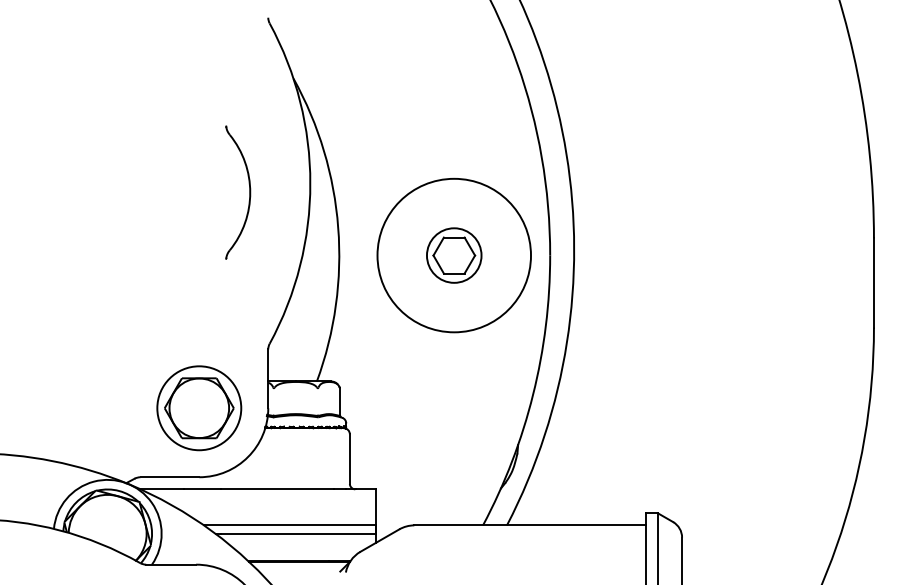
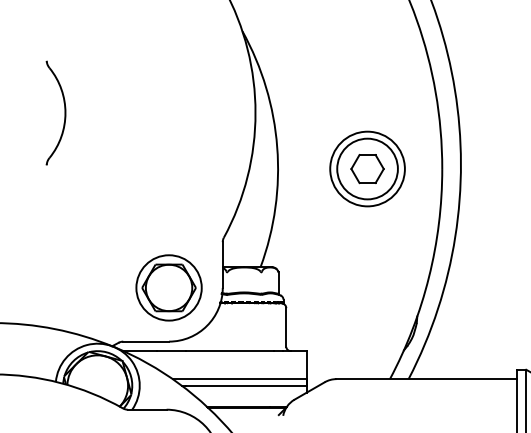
part: (249, 192) -> (64, 112), moved
circle: (454, 255) -> (367, 168), size x0.62
circle: (454, 255) -> (367, 168), size x1.43

